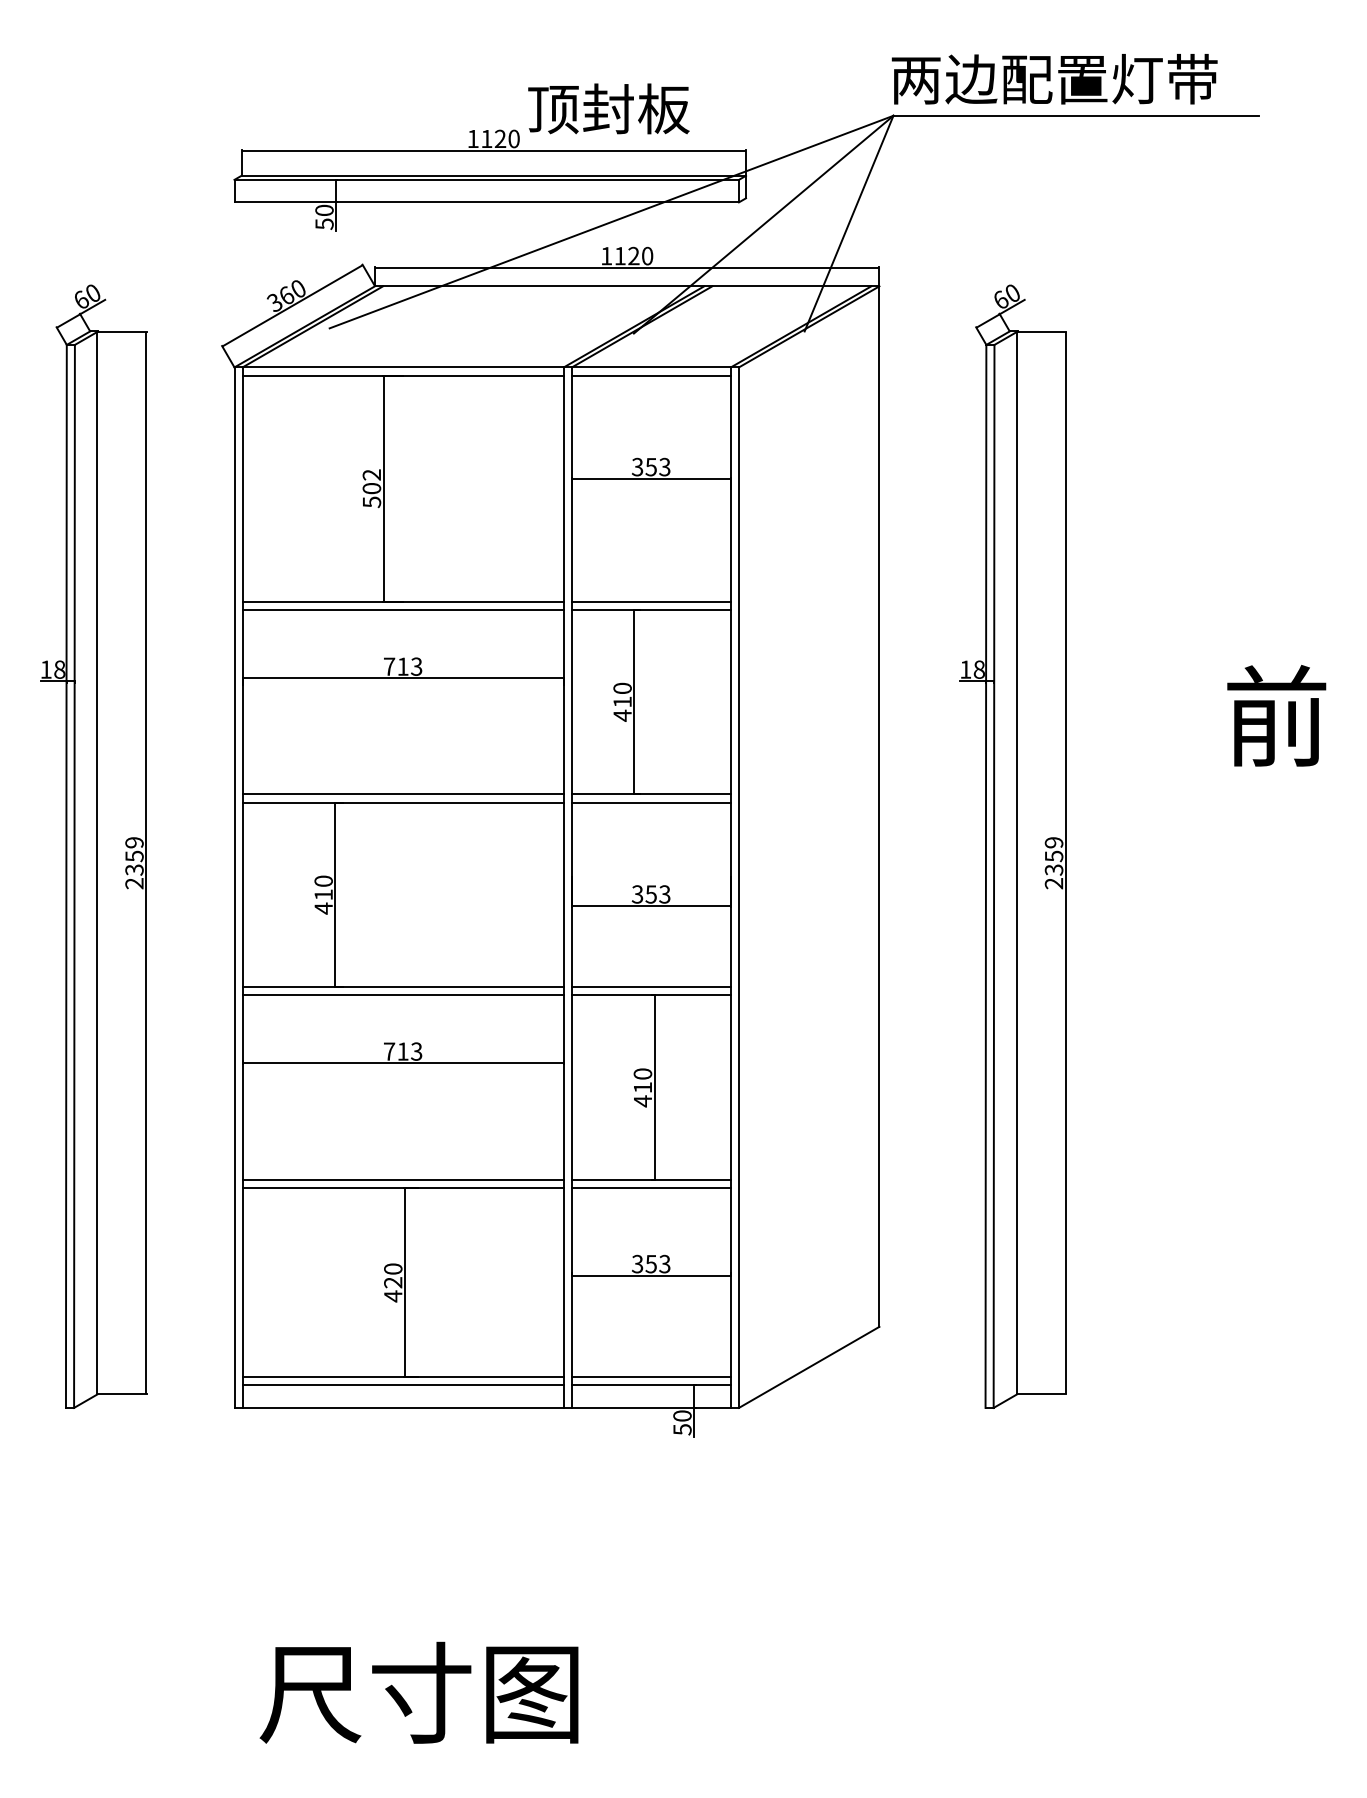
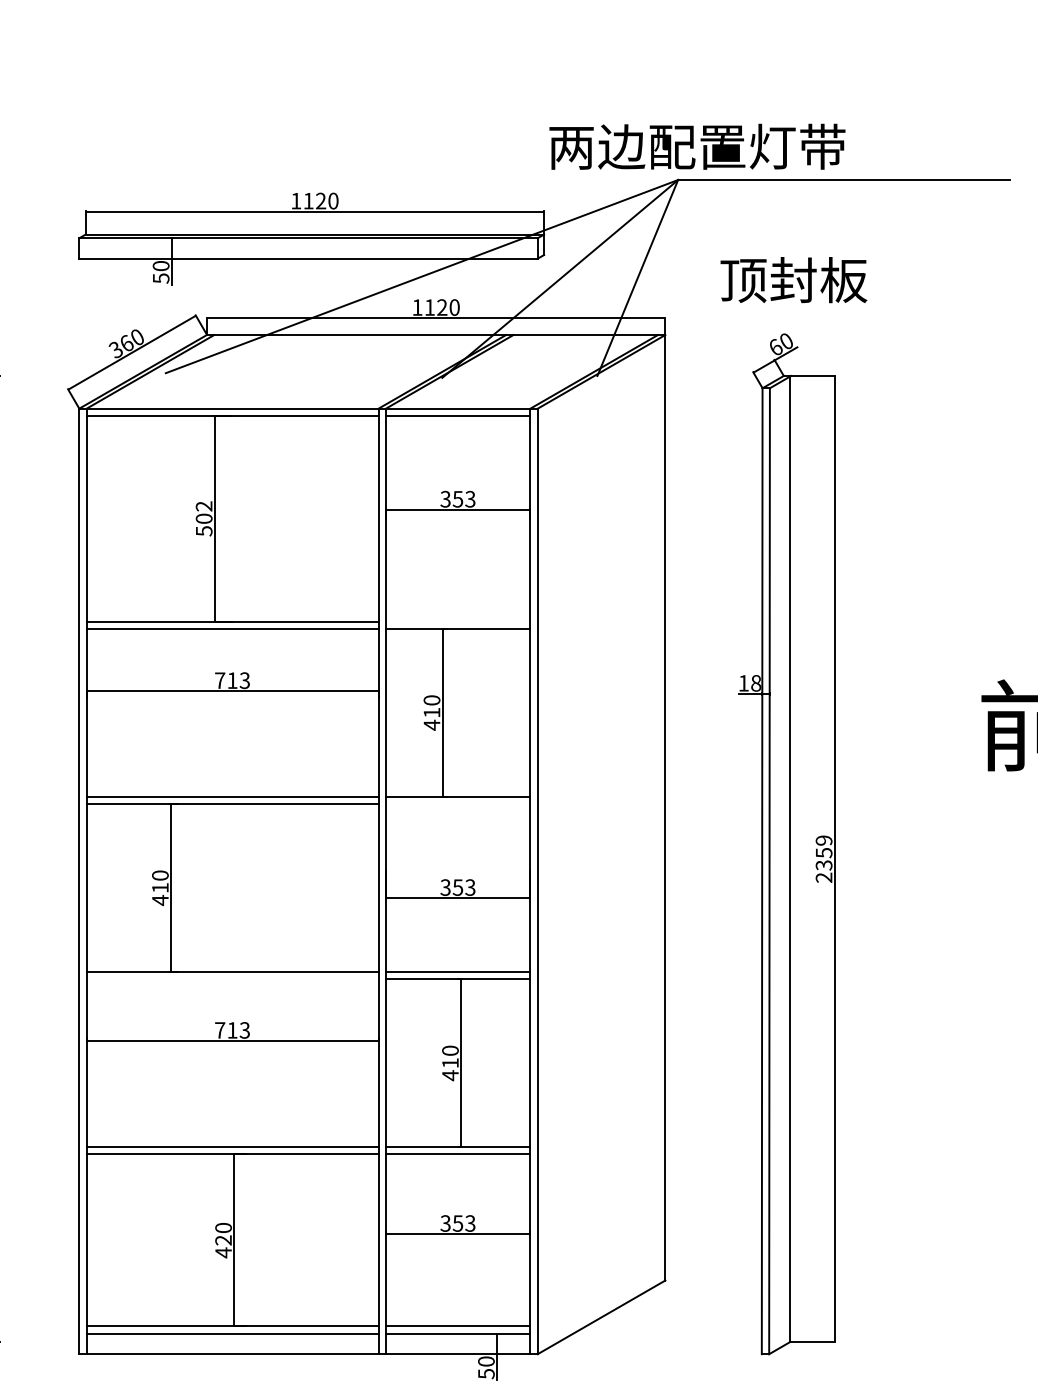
text: (1054, 79) -> (697, 147), moved
text: (608, 108) -> (793, 279), moved
line: (650, 601) -> (457, 621), removed
line: (650, 802) -> (457, 804), removed
line: (402, 995) -> (231, 979), removed

